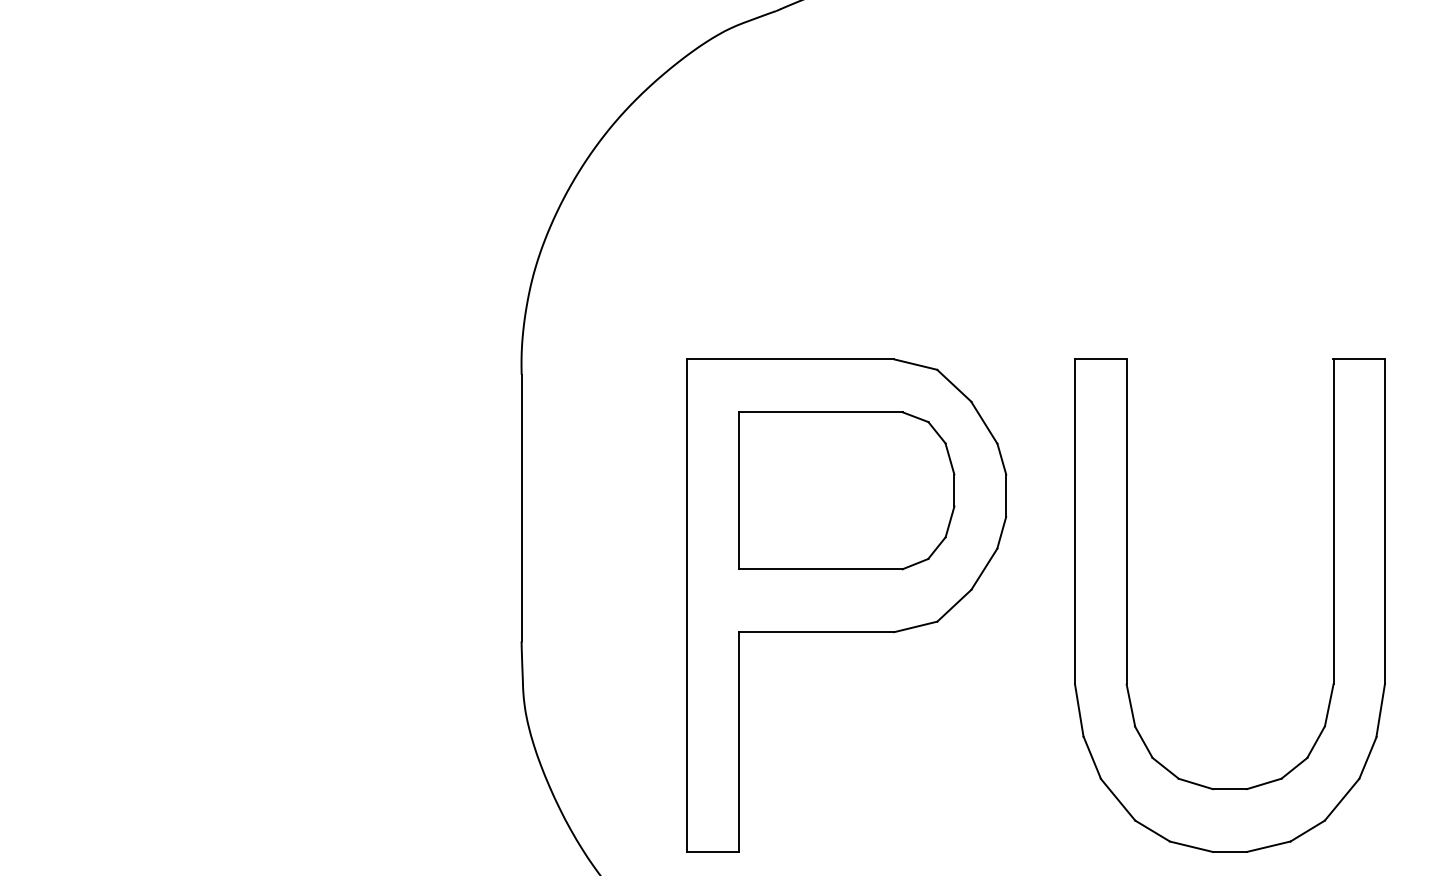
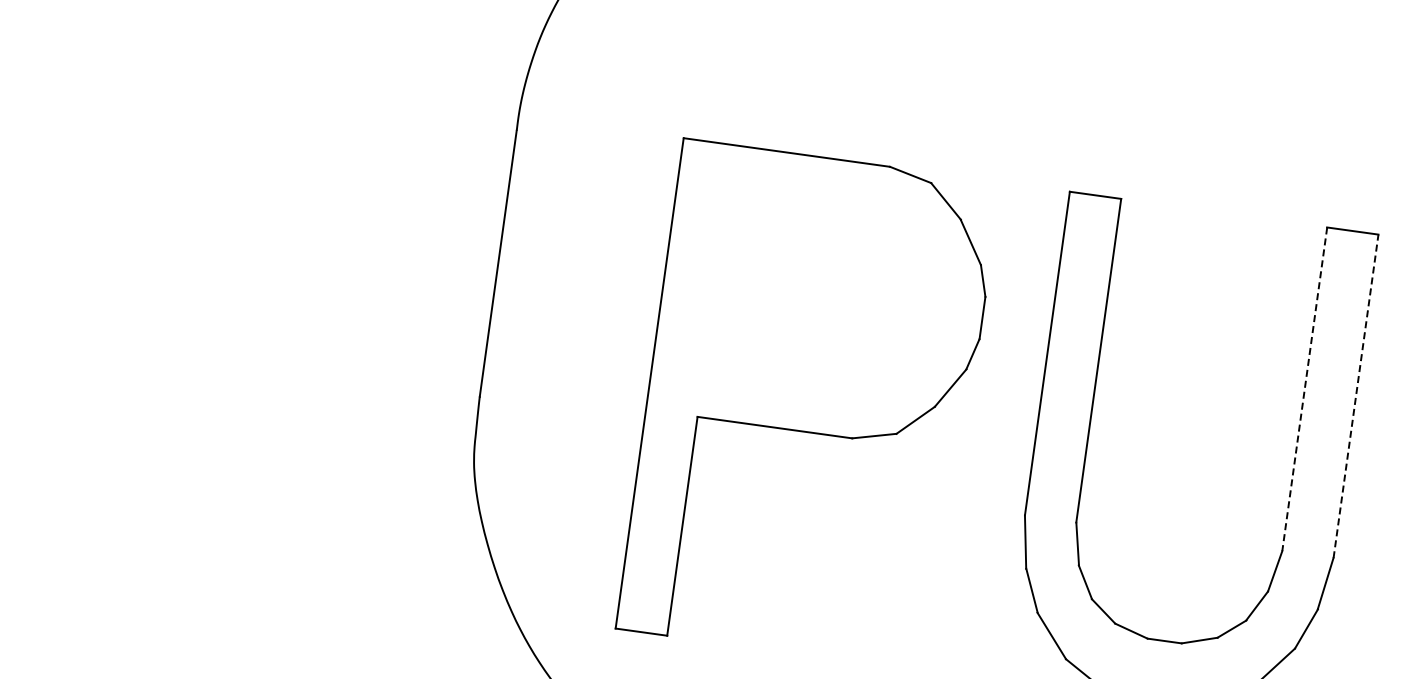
part: (846, 490) -> (824, 290), removed
line: (1384, 521) -> (1355, 395), solid -> dashed
line: (1333, 522) -> (1304, 389), solid -> dashed

